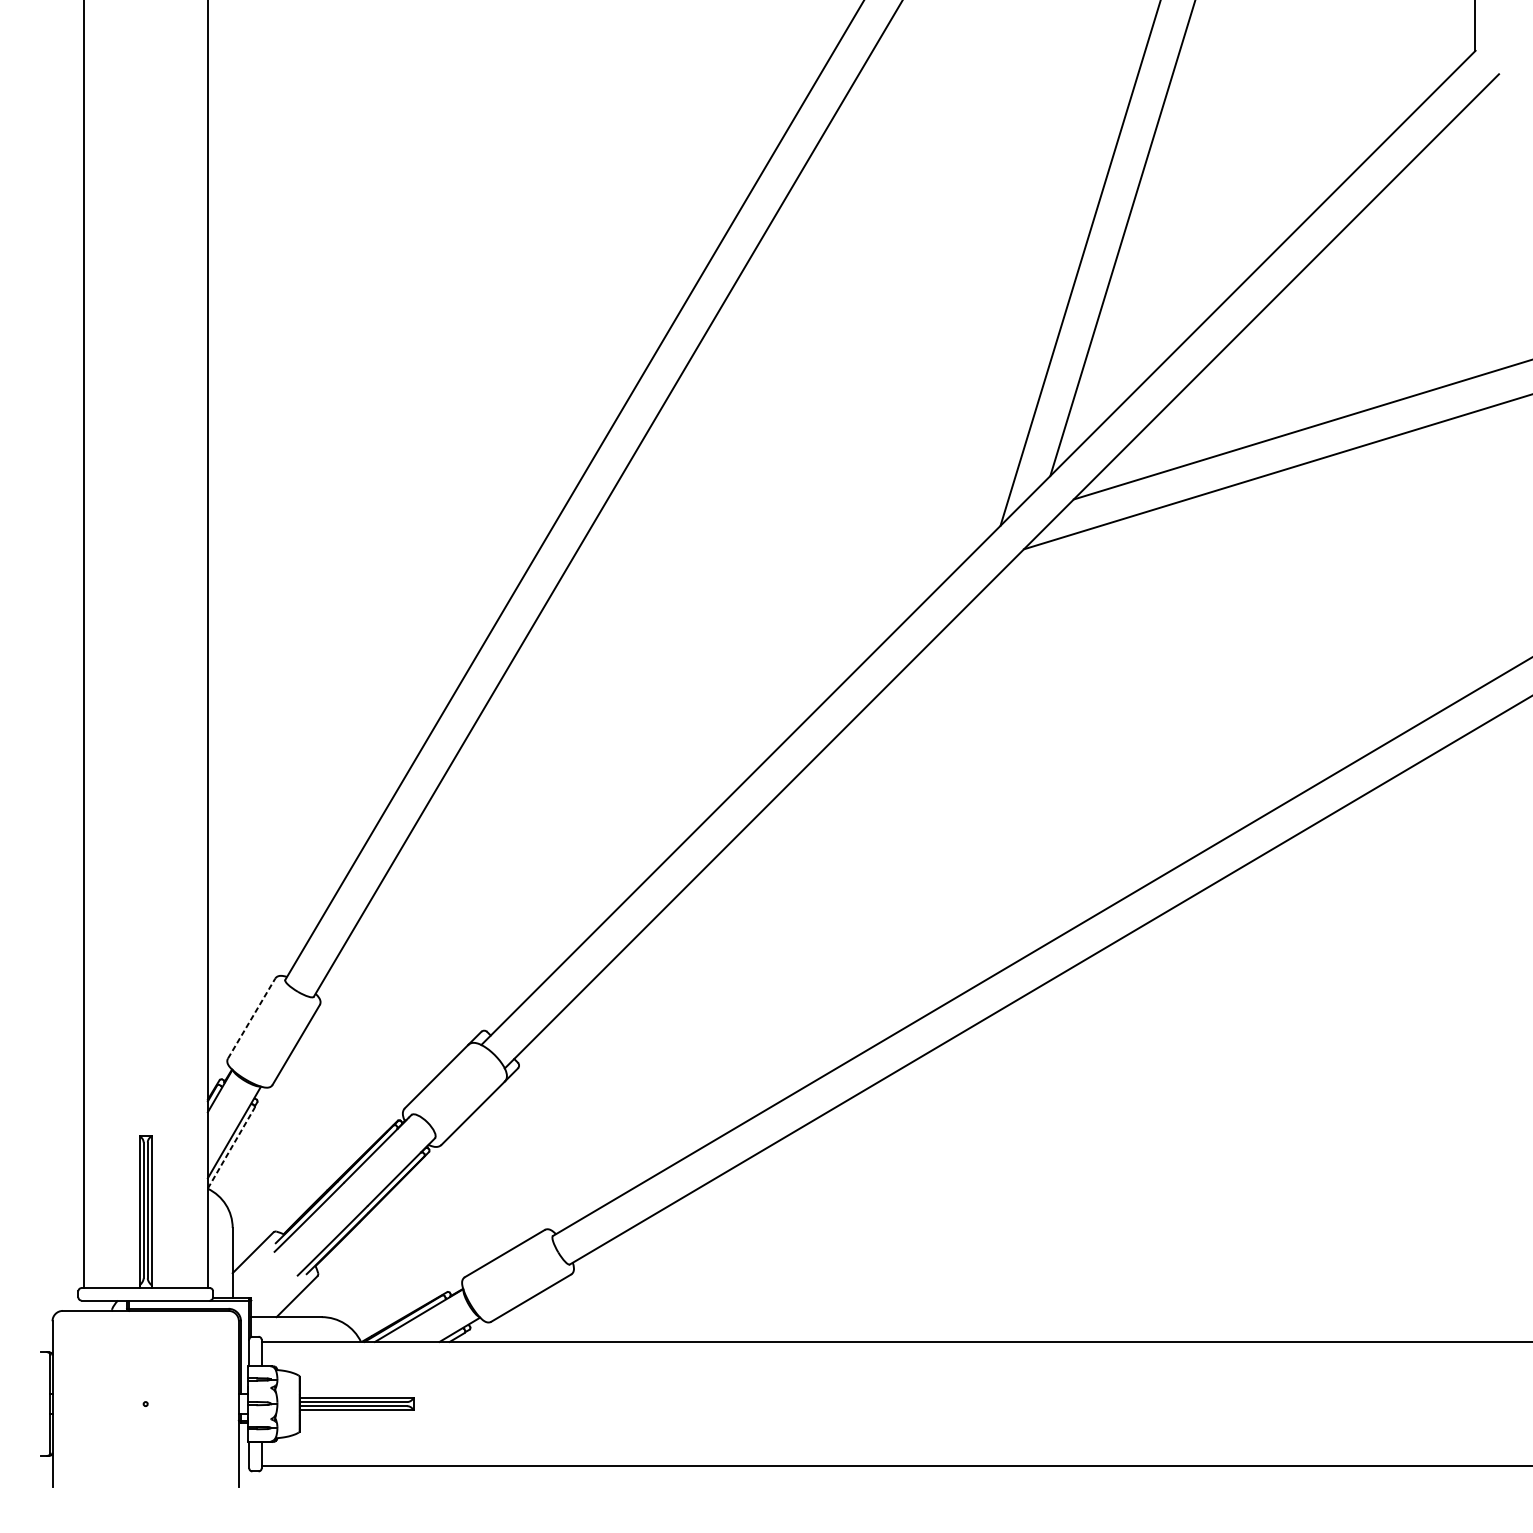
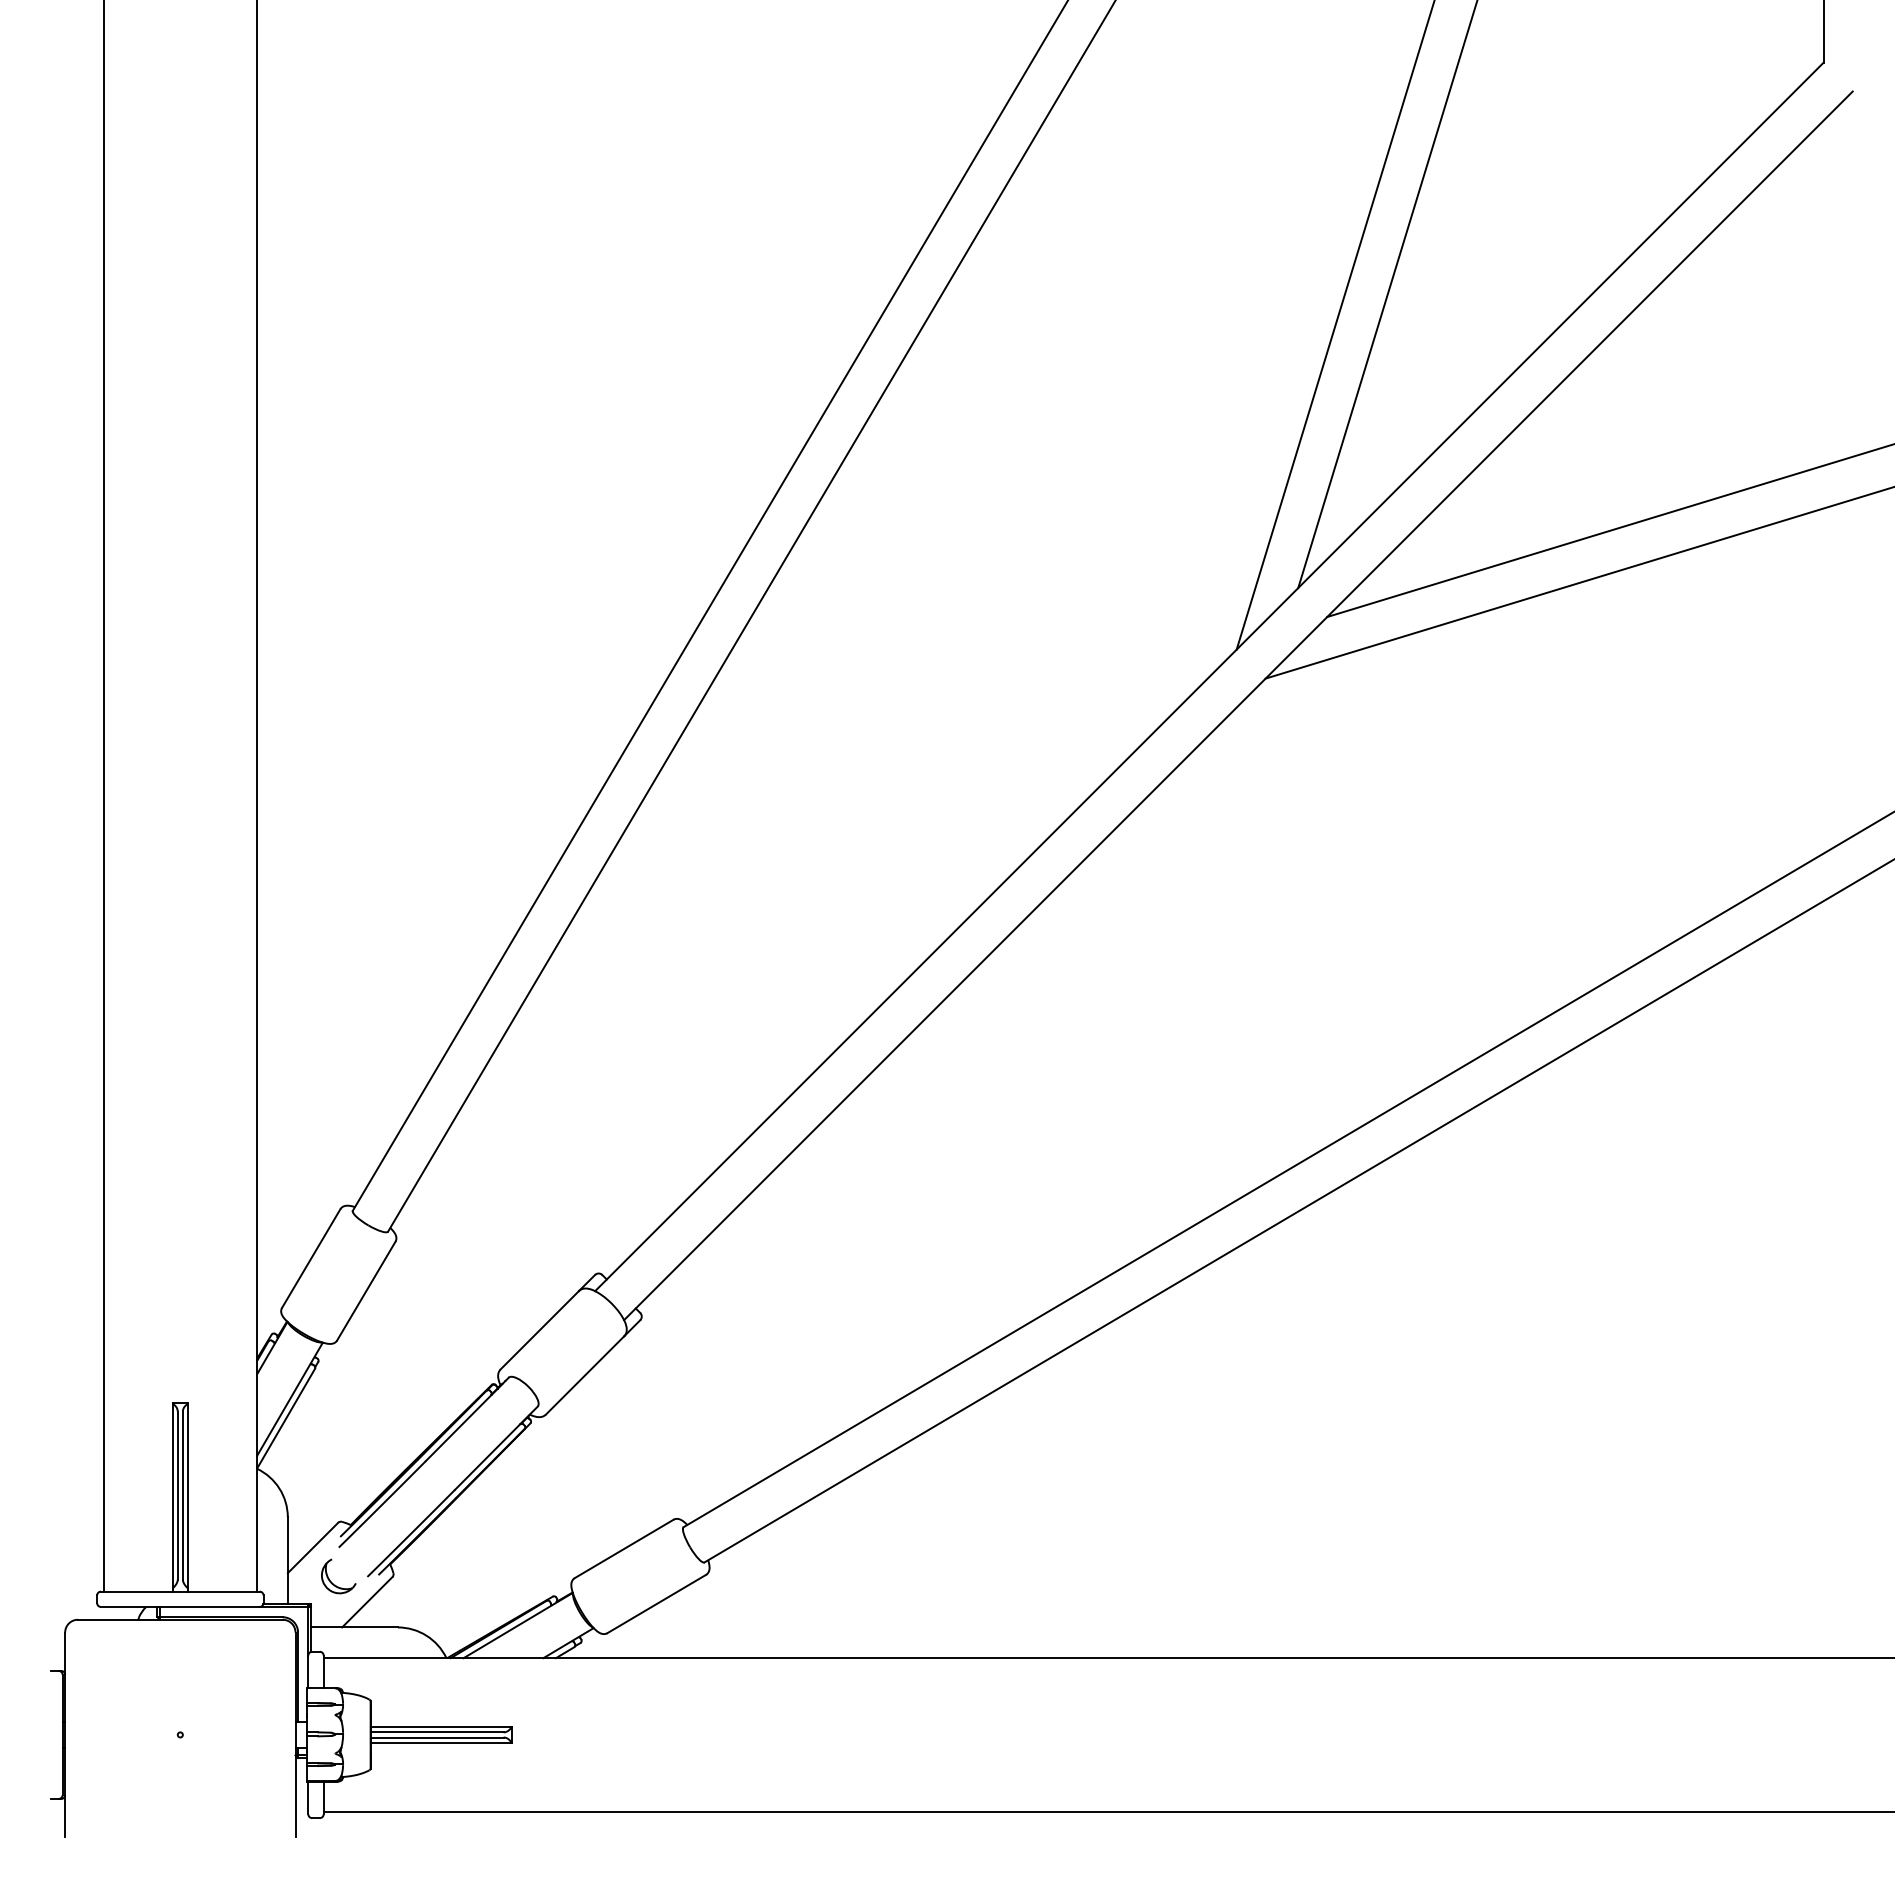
line: (251, 1018) -> (311, 1258), dashed -> solid
line: (231, 1148) -> (286, 1418), dashed -> solid
part: (268, 1280) -> (332, 1582), added

